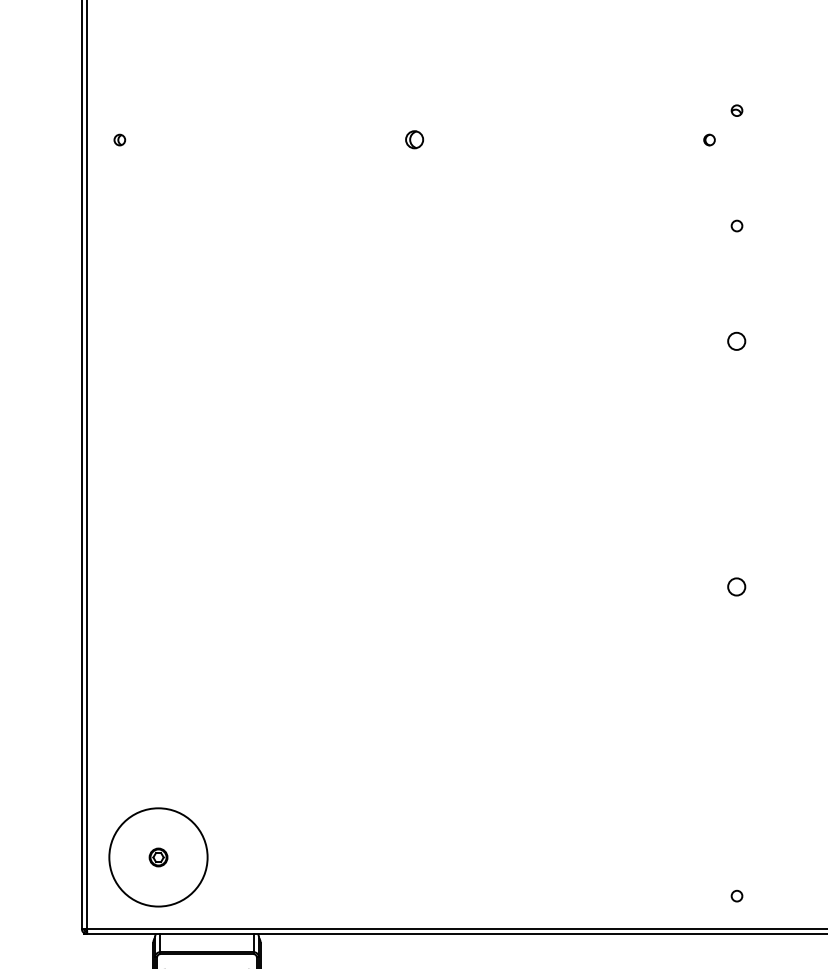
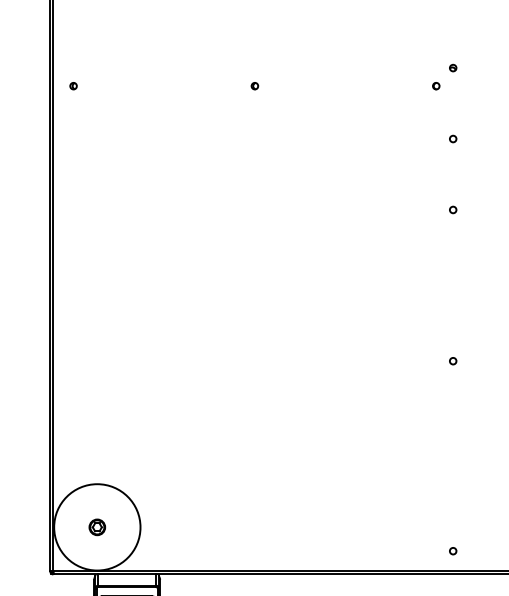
part: (414, 140) -> (254, 86), size x0.62
circle: (737, 340) -> (453, 209), size x0.62
circle: (737, 587) -> (453, 361), size x0.62
circle: (158, 857) -> (97, 527), size x1.43
part: (158, 857) -> (97, 527), size x1.43

